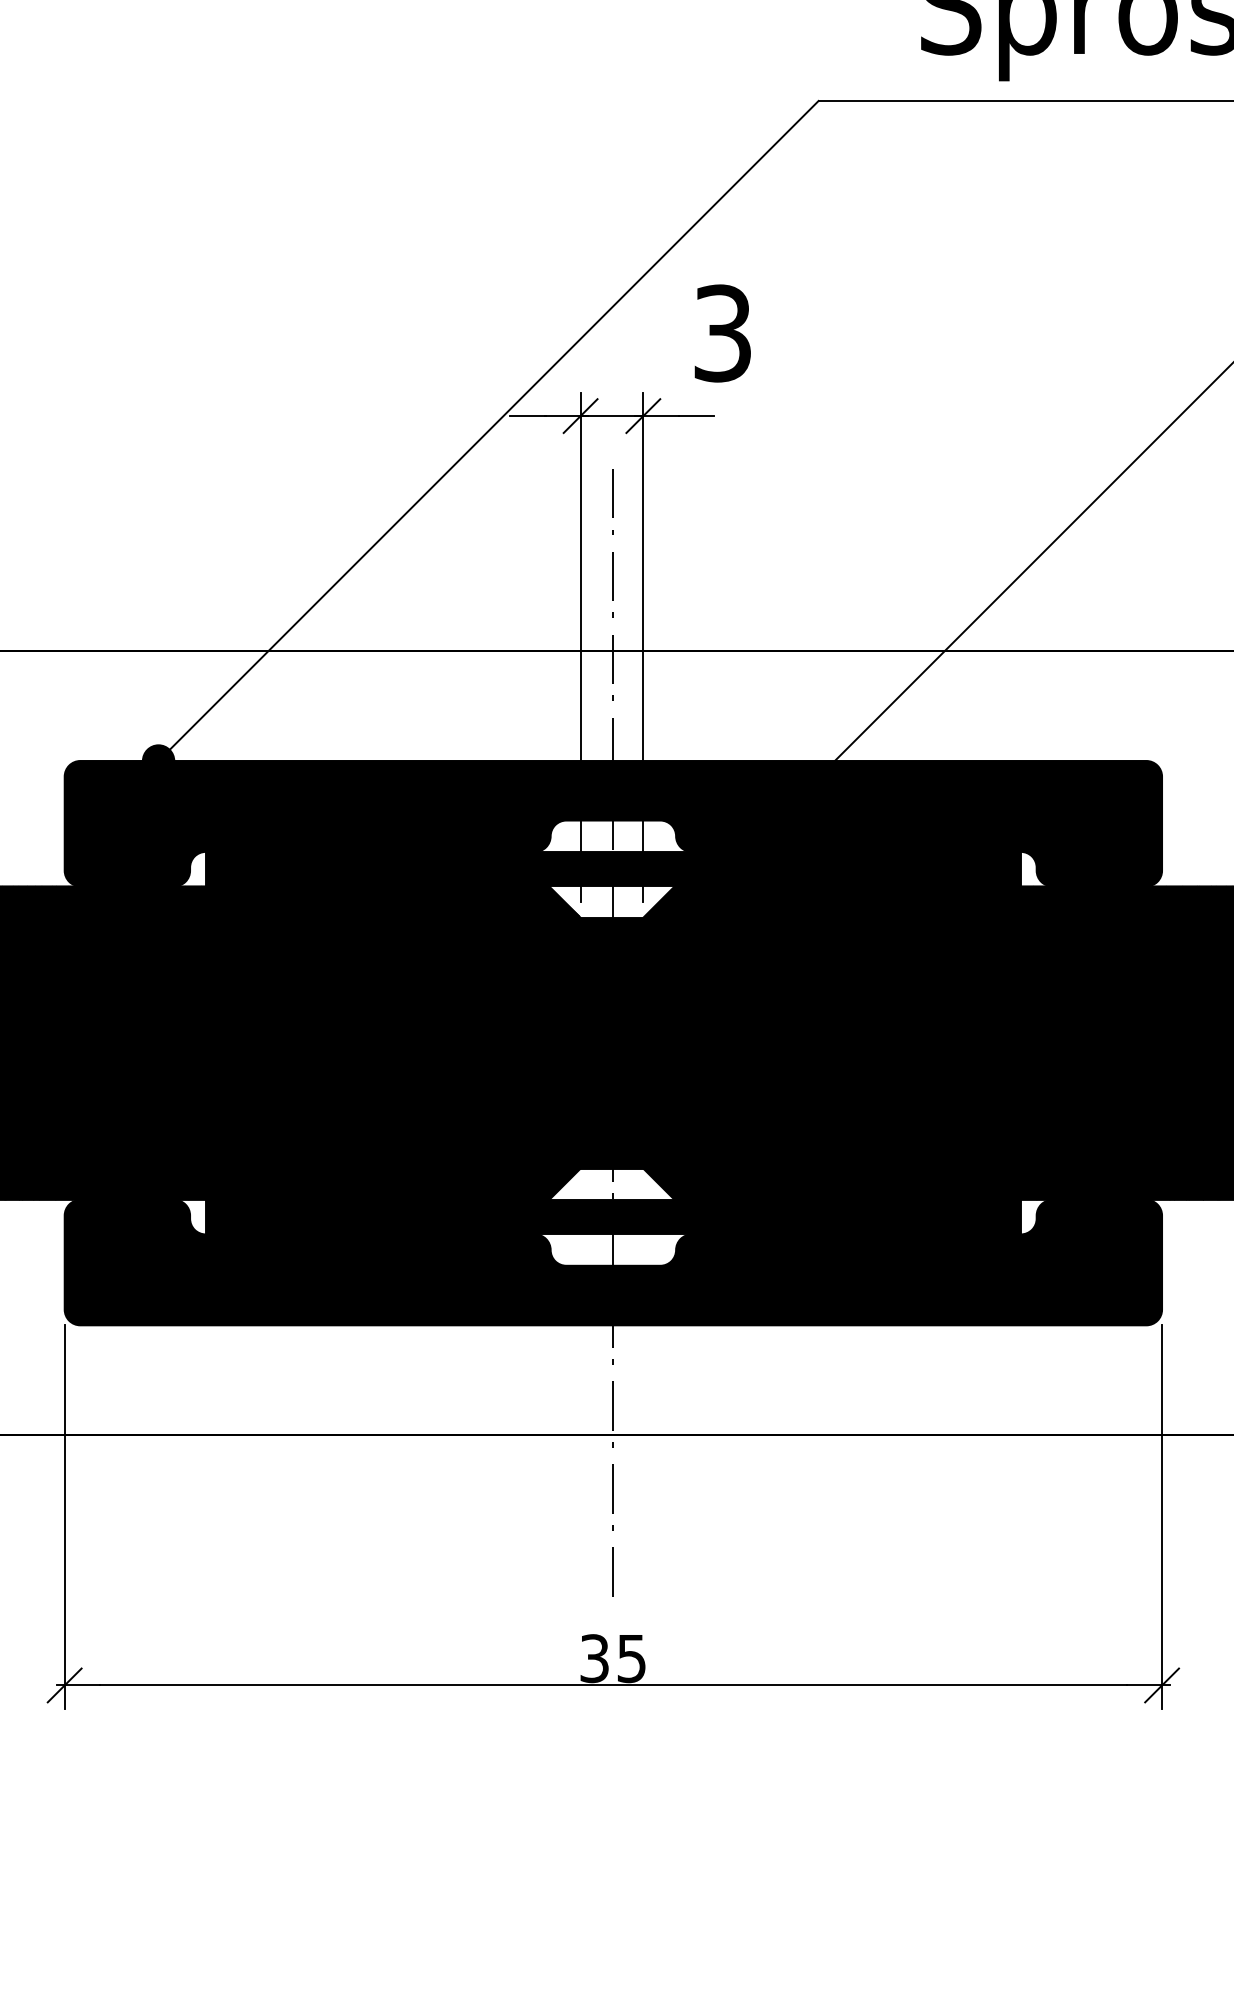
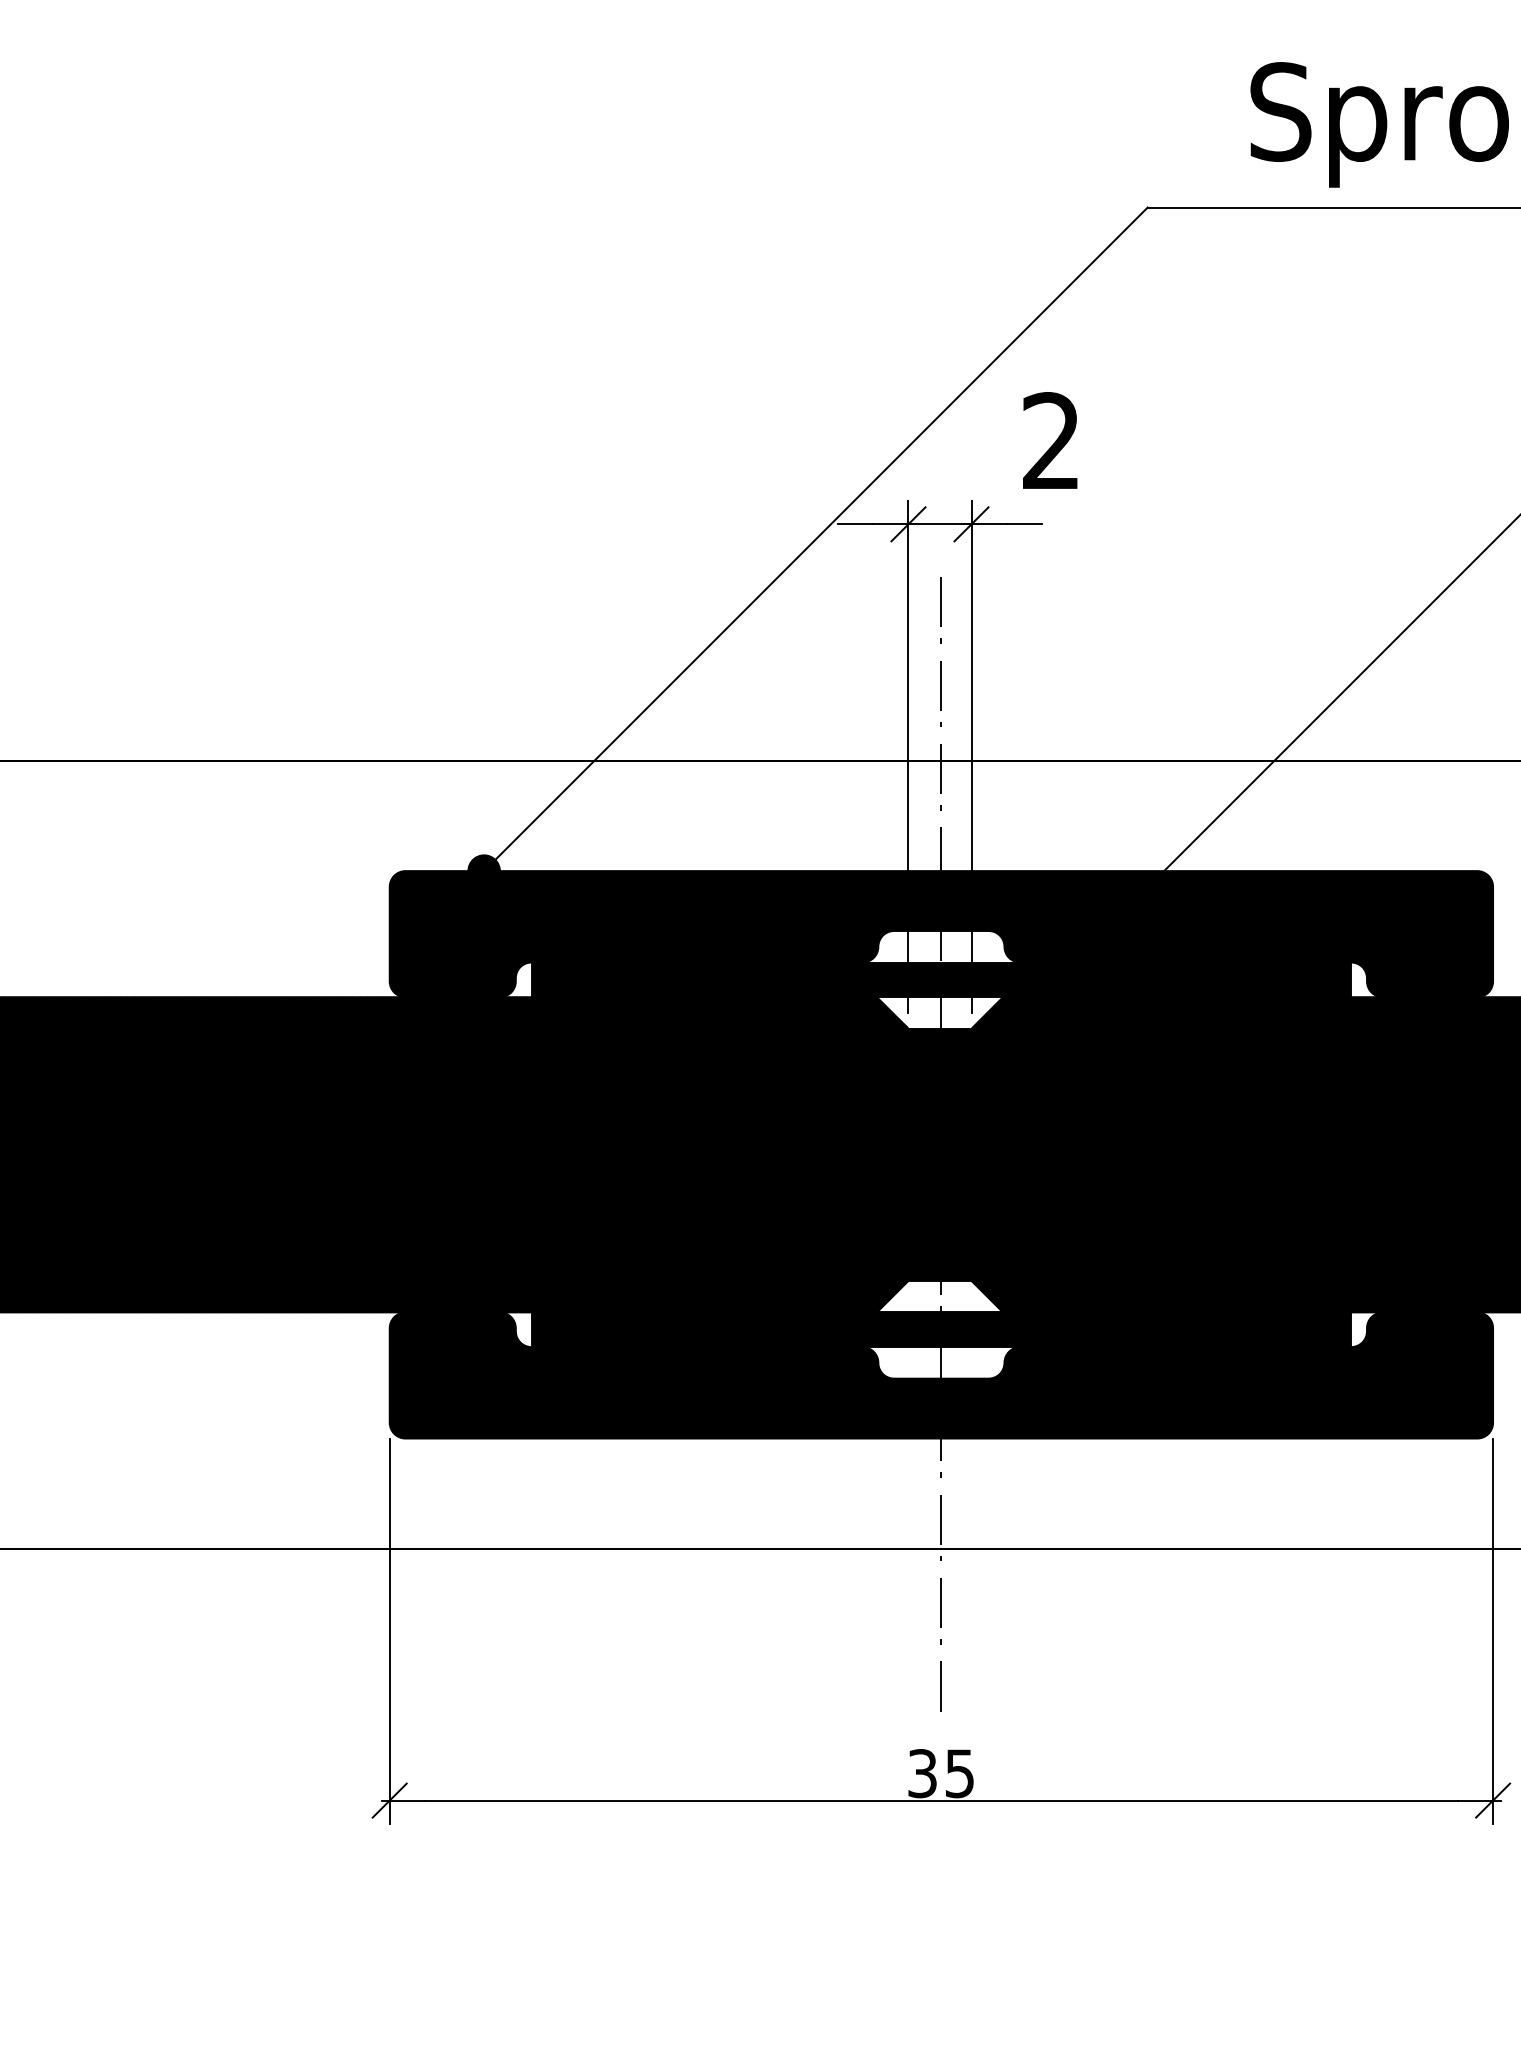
text: (722, 333) -> (1051, 441), 3 -> 2

